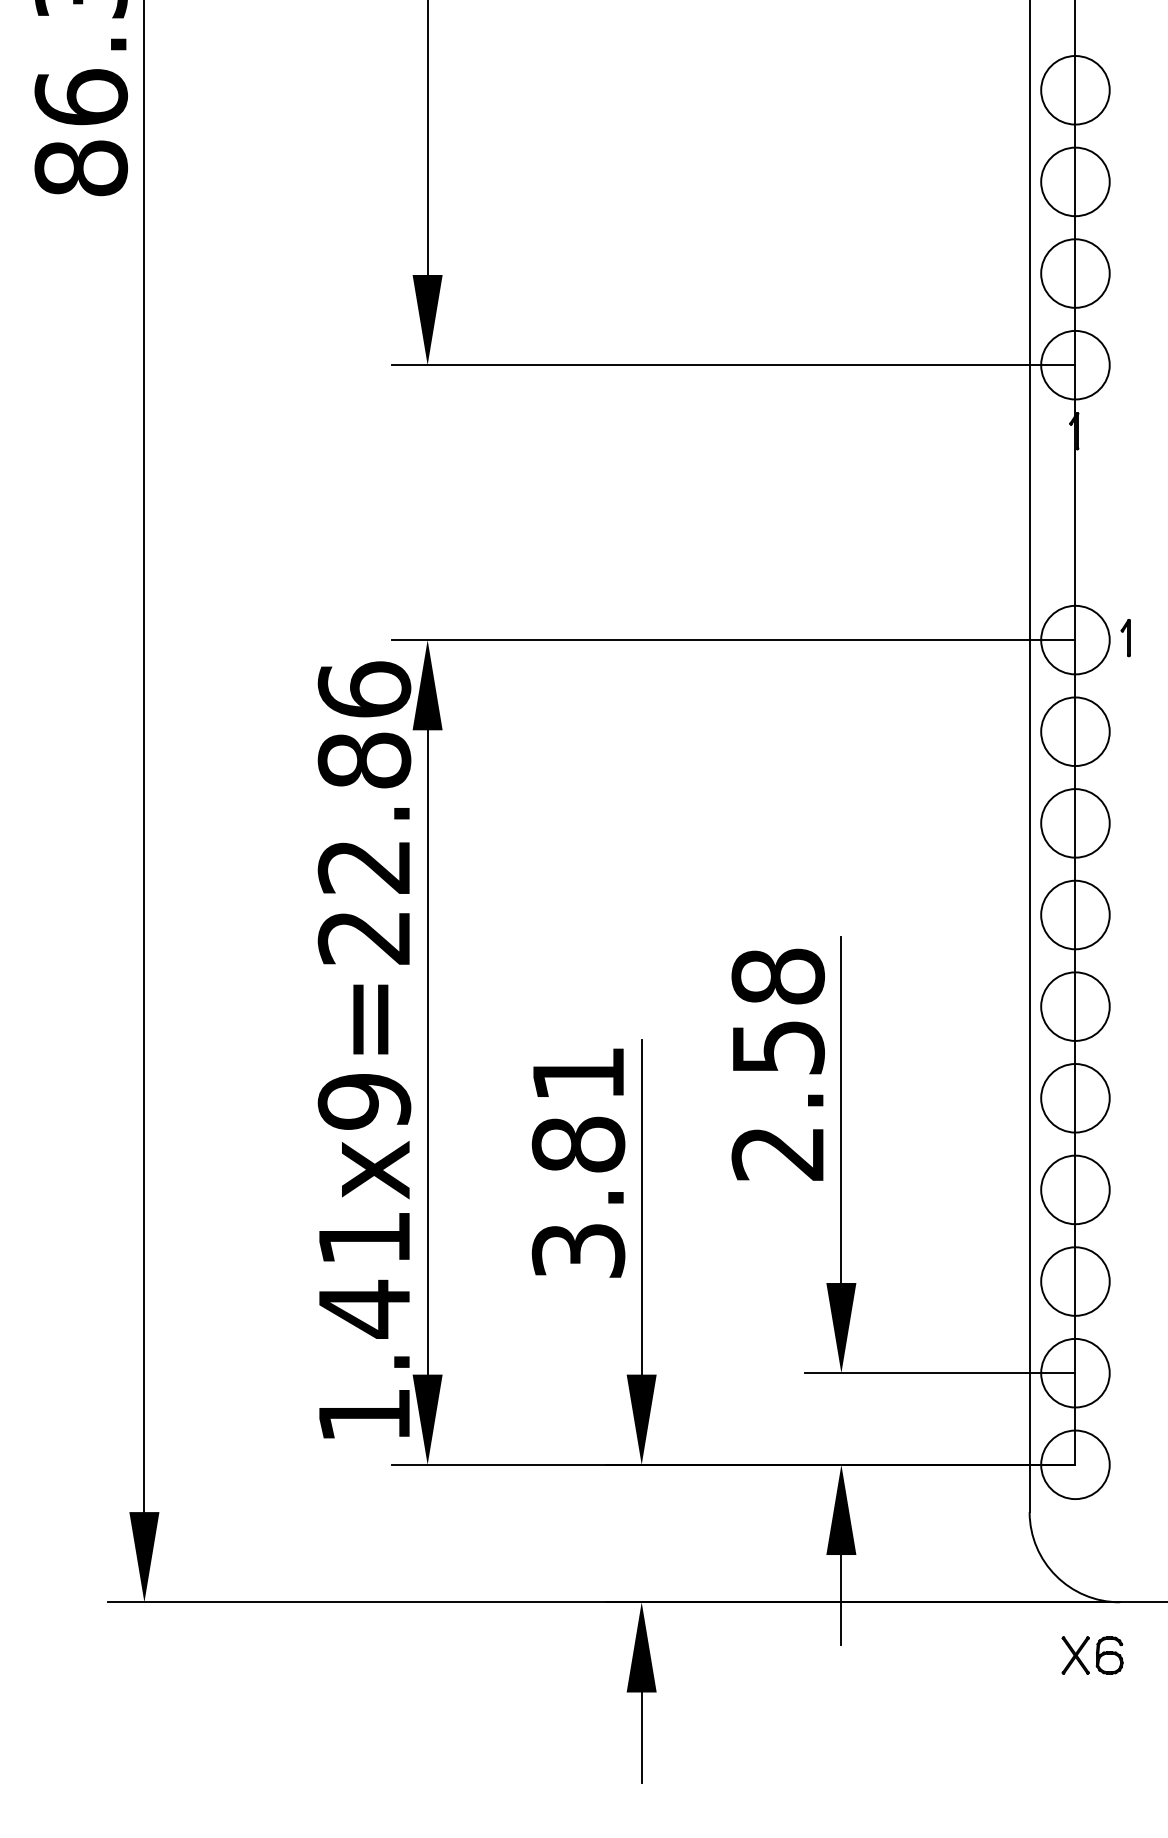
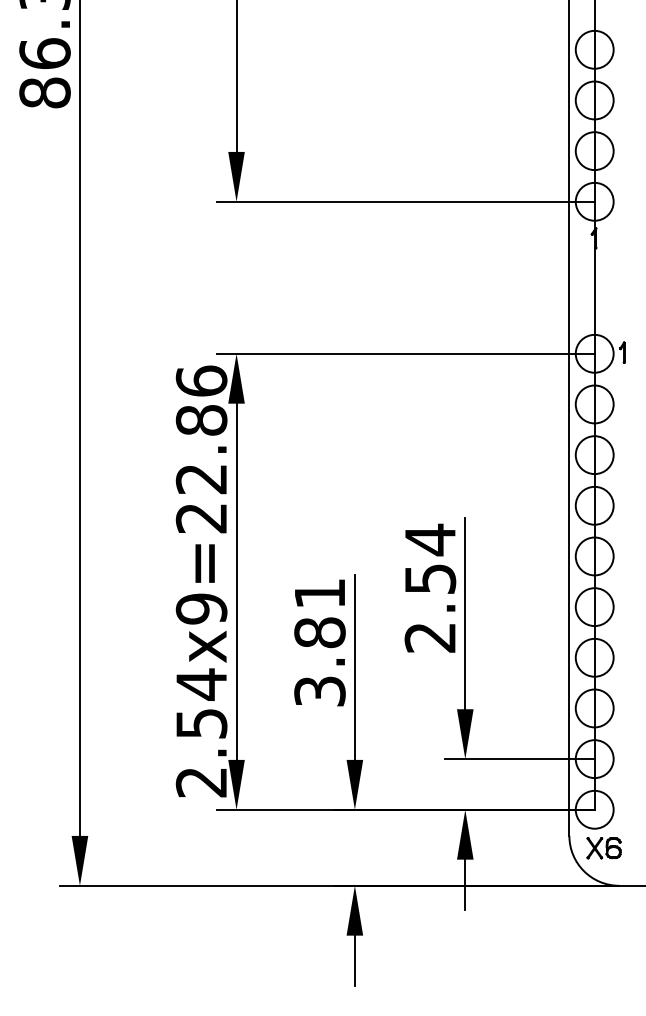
text: (778, 975) -> (430, 539), 2.58 -> 2.54
text: (364, 1325) -> (201, 732), 1.41x9=22.86 -> 2.54x9=22.86
part: (1091, 1656) -> (603, 848), moved

